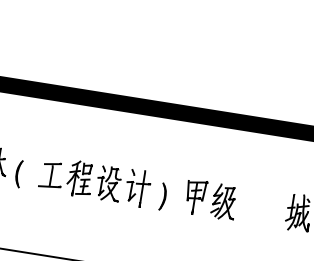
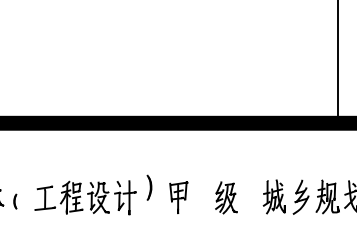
part: (18, 173) -> (15, 201), size x0.6
part: (163, 196) -> (149, 187), moved
part: (224, 201) -> (226, 197), moved

